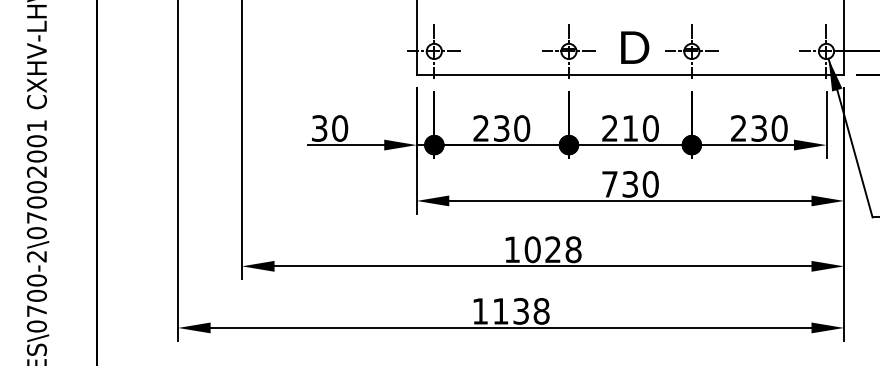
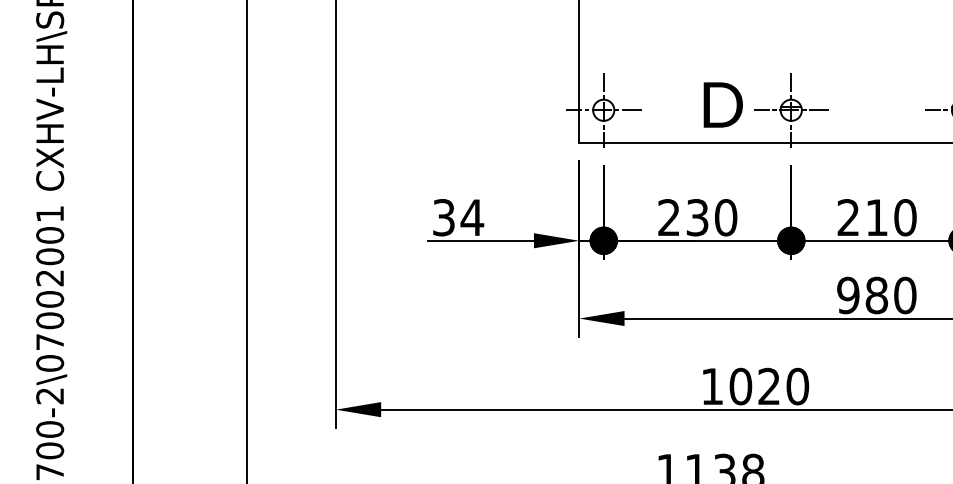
text: (635, 47) -> (723, 104), moved
text: (339, 128) -> (471, 217), 30 -> 34
text: (619, 184) -> (861, 295), 730 -> 980
text: (573, 249) -> (797, 386), 1028 -> 1020

